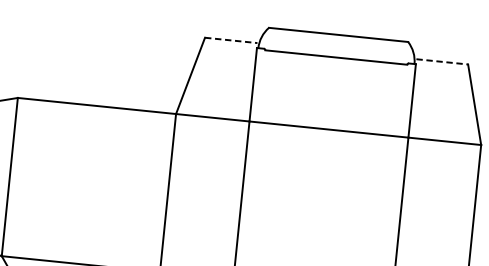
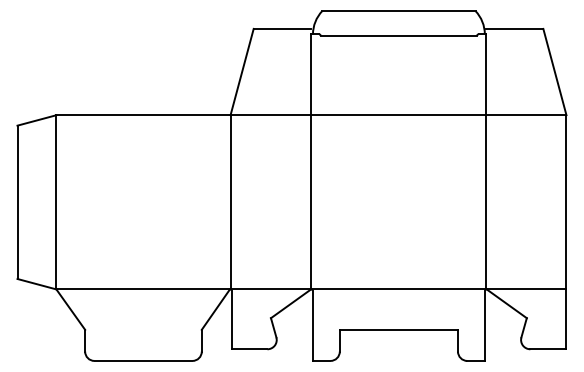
line: (231, 40) -> (282, 28), dashed -> solid
line: (442, 61) -> (515, 28), dashed -> solid

